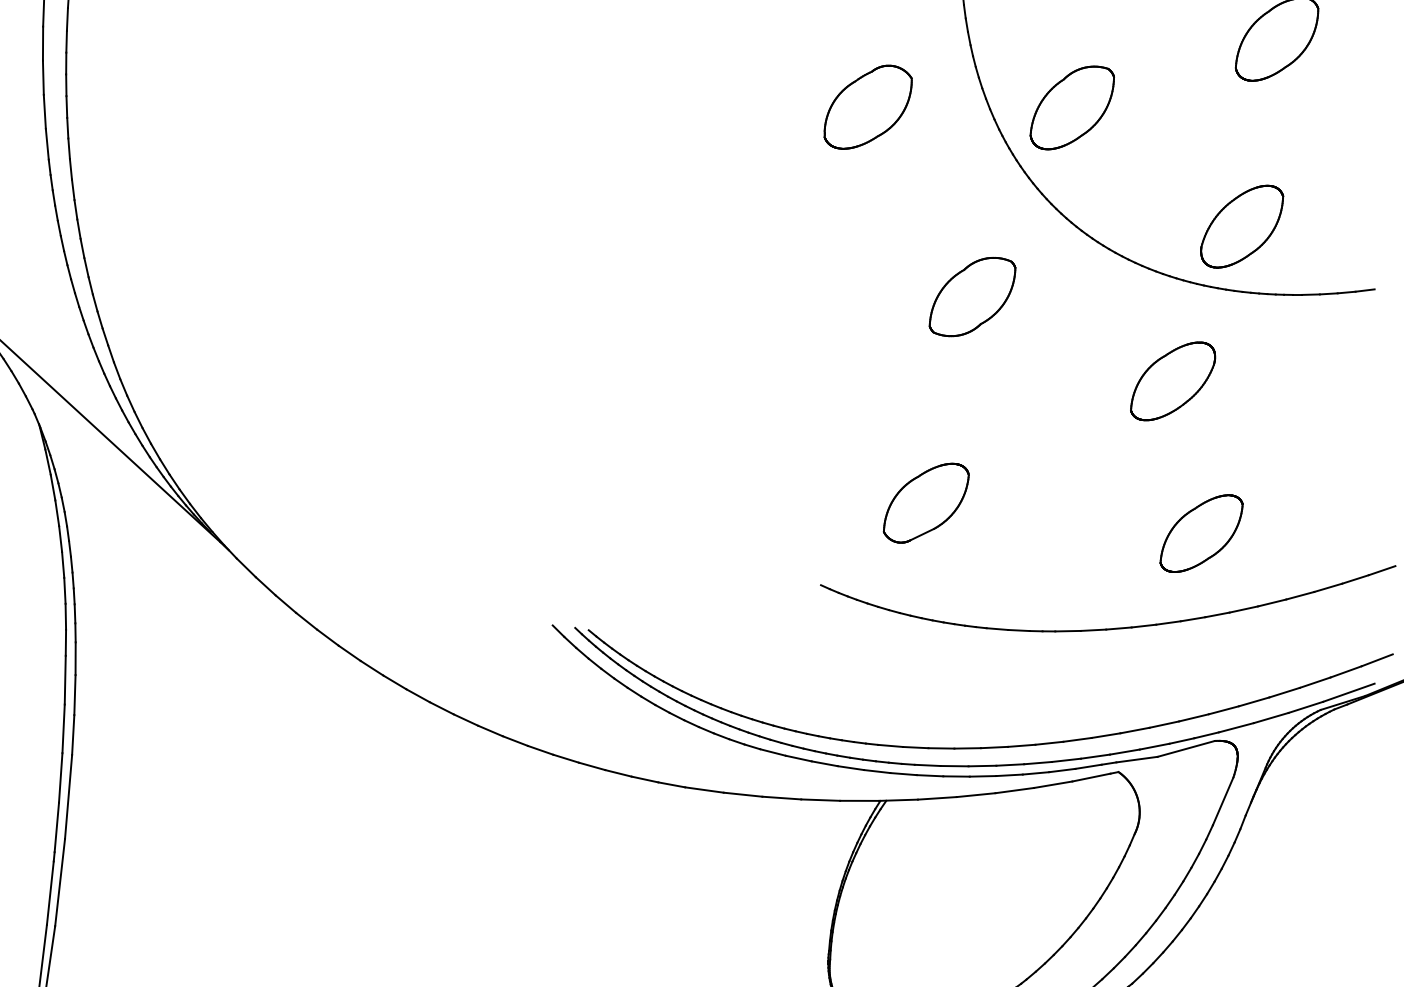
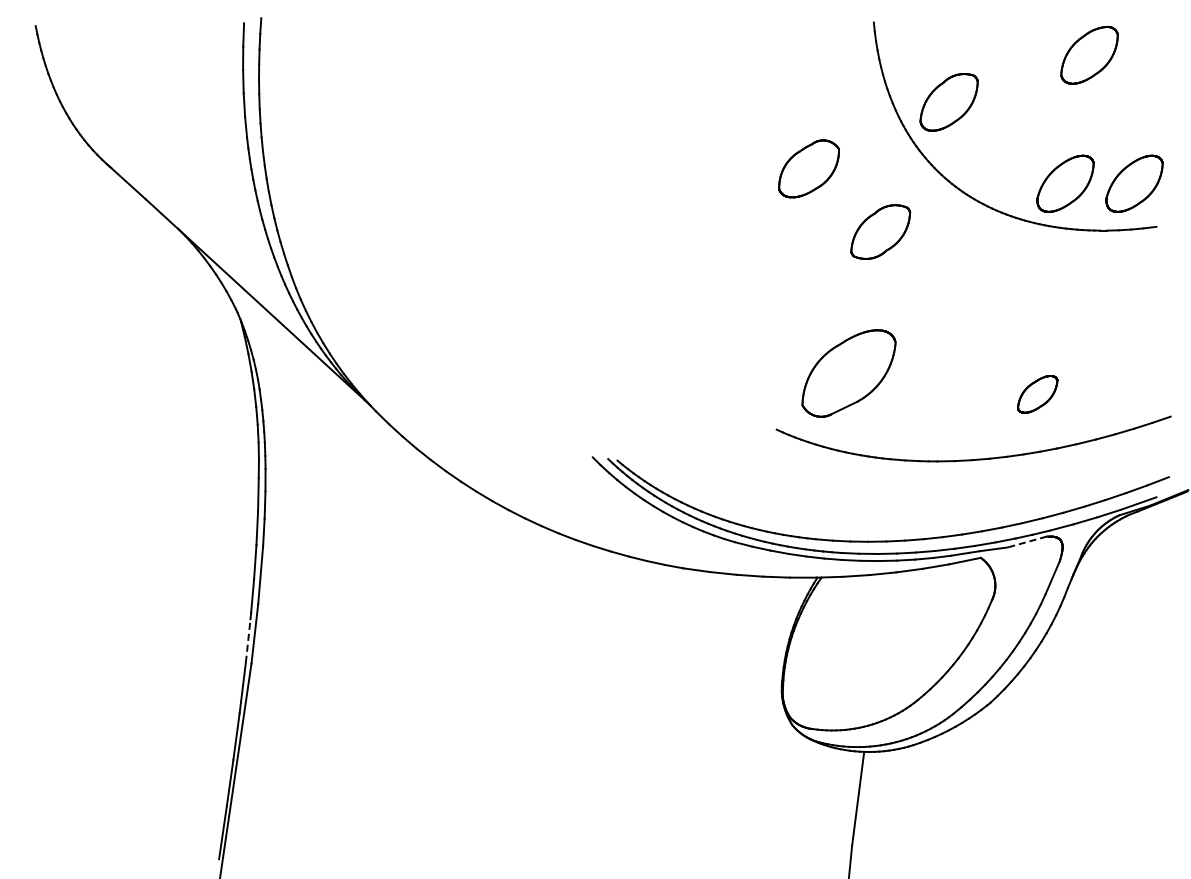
part: (868, 106) -> (809, 168), moved
part: (1342, 226) -> (1134, 183), added
part: (1173, 380) -> (1018, 289), removed
part: (925, 503) -> (848, 373), size x1.6
part: (1201, 533) -> (1037, 394), size x0.7
line: (1185, 749) -> (1026, 542), solid -> dashed
line: (50, 892) -> (248, 640), solid -> dashed

